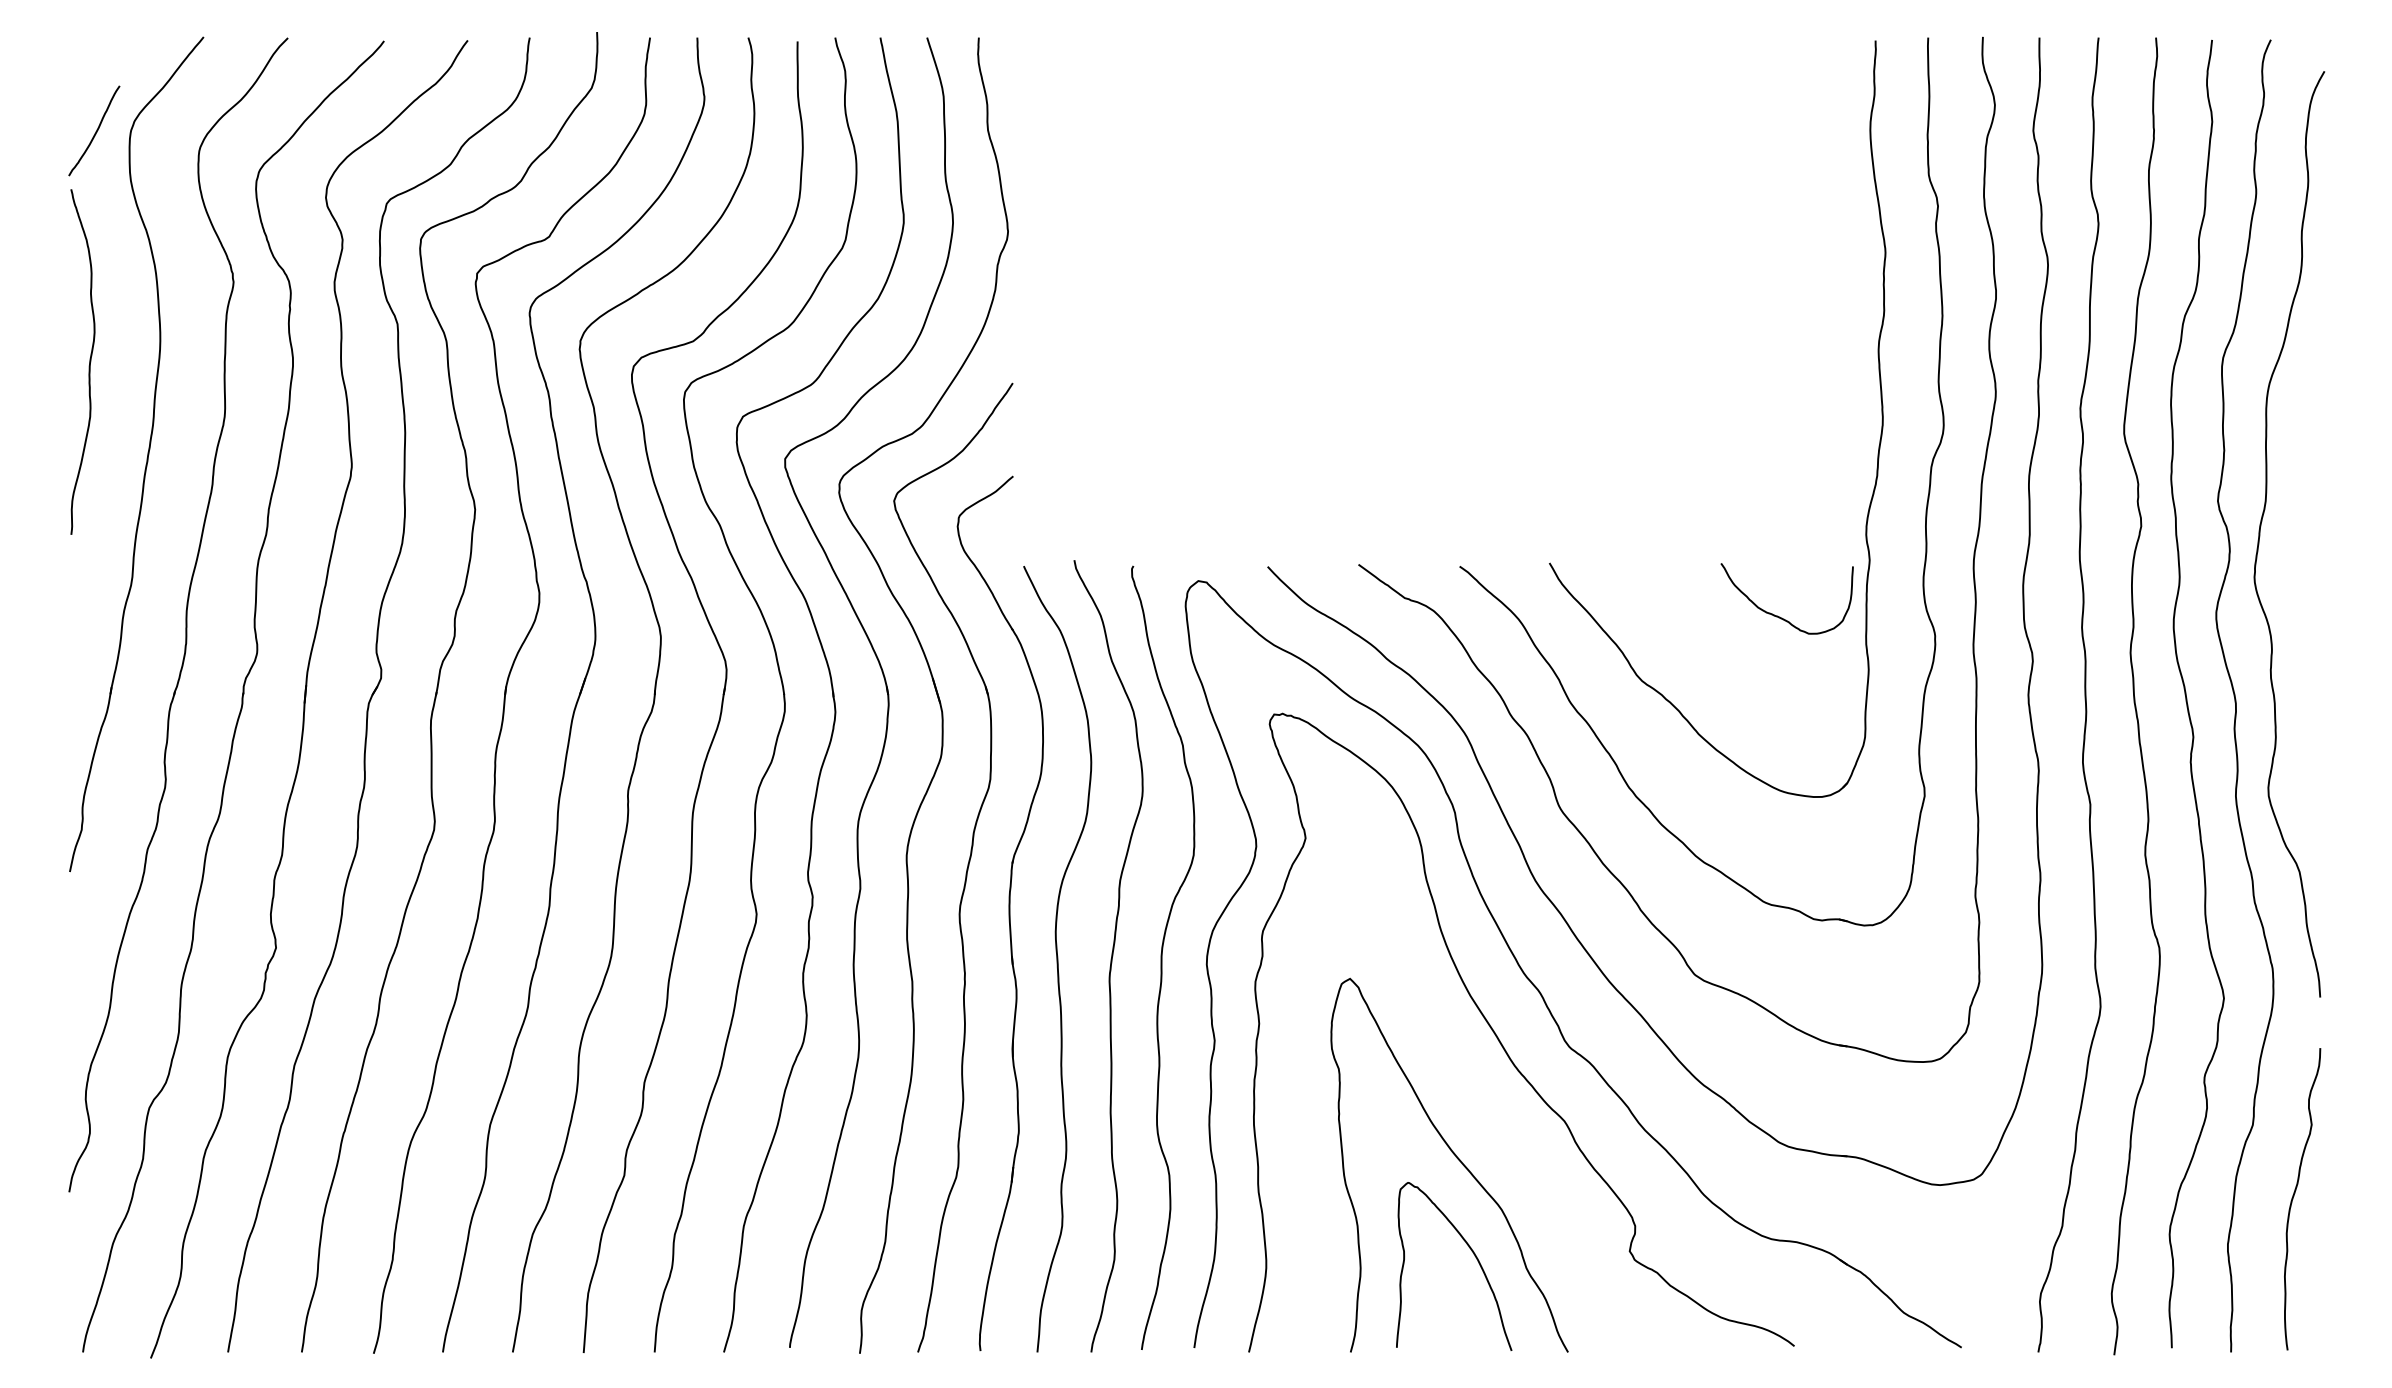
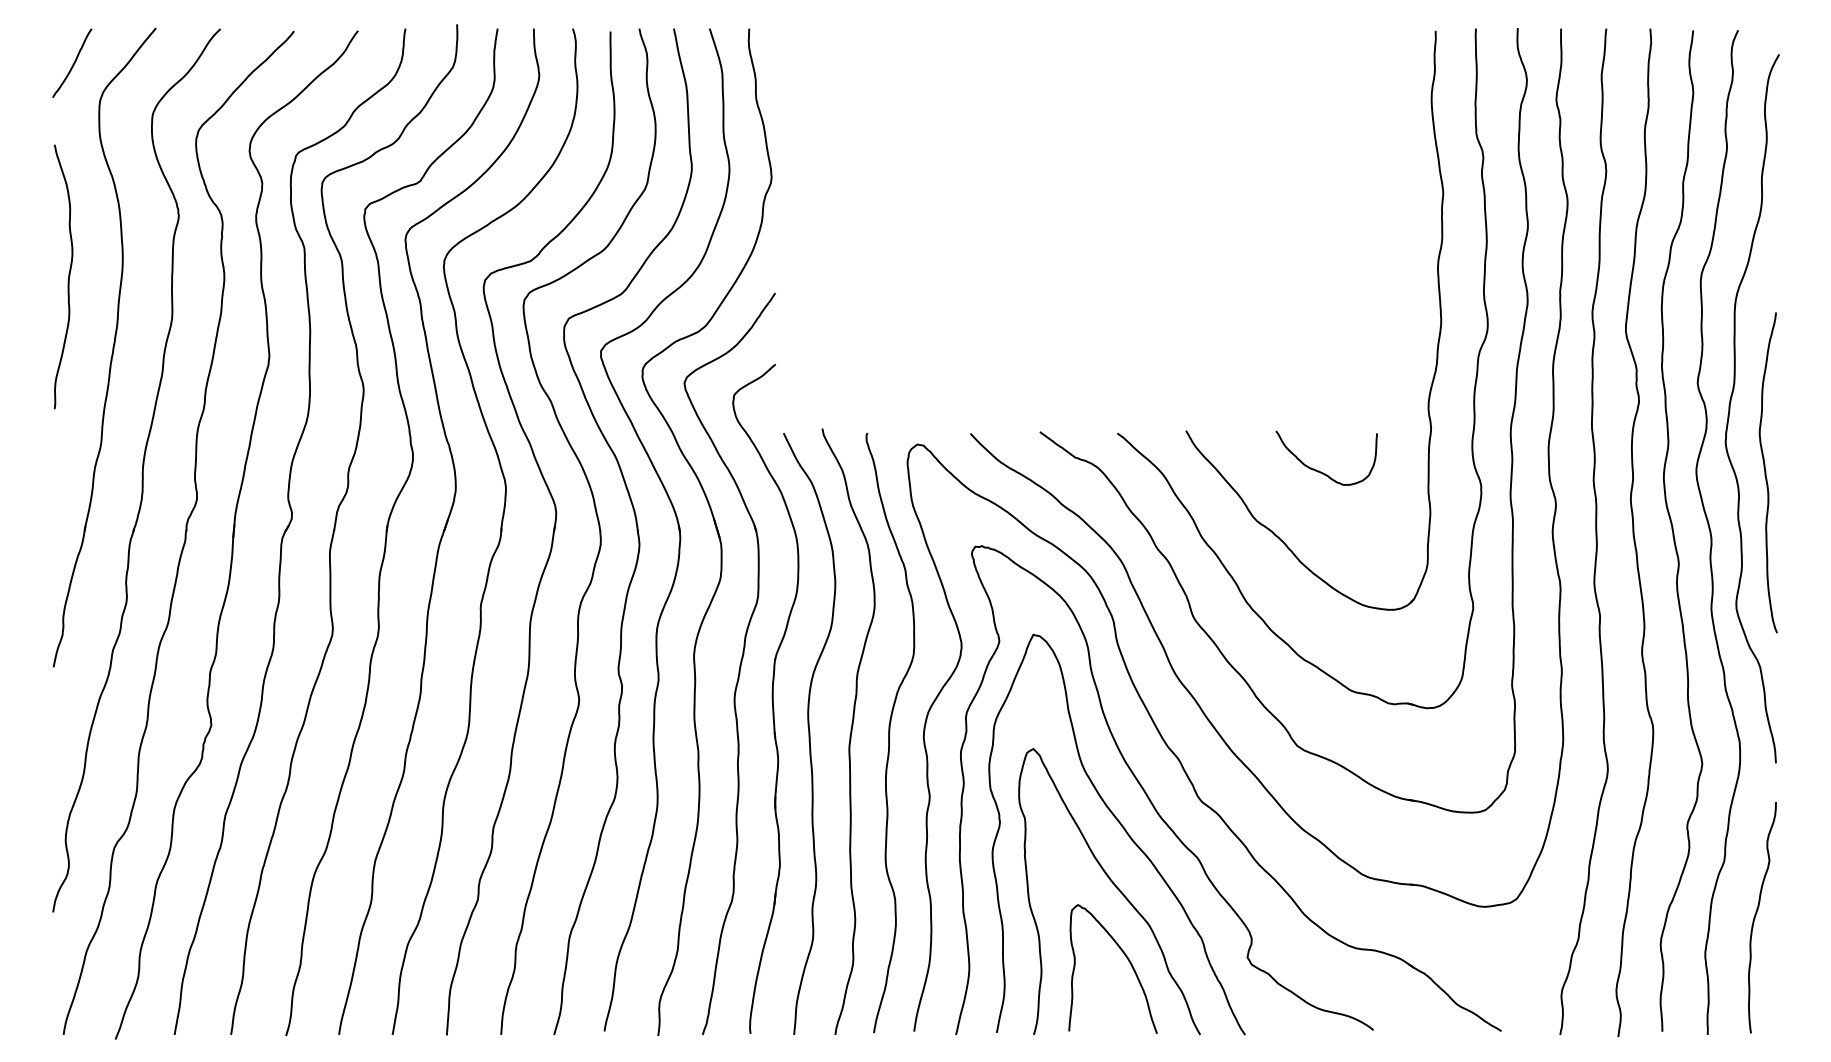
curve: (95, 131) -> (73, 63), moved
curve: (1777, 615) -> (1319, 470), moved
curve: (2307, 617) -> (1766, 472), added
curve: (1468, 1084) -> (1124, 829), added

